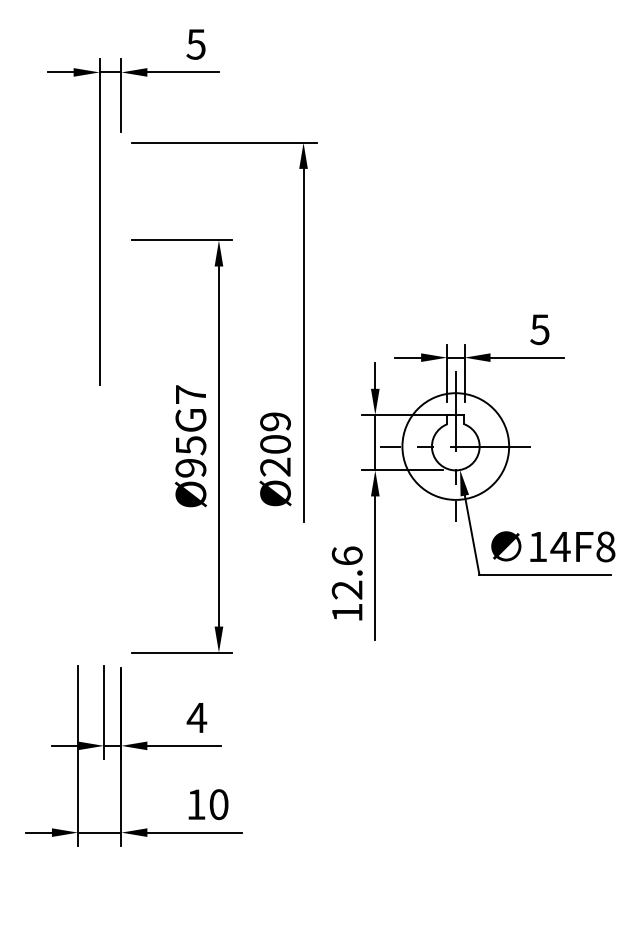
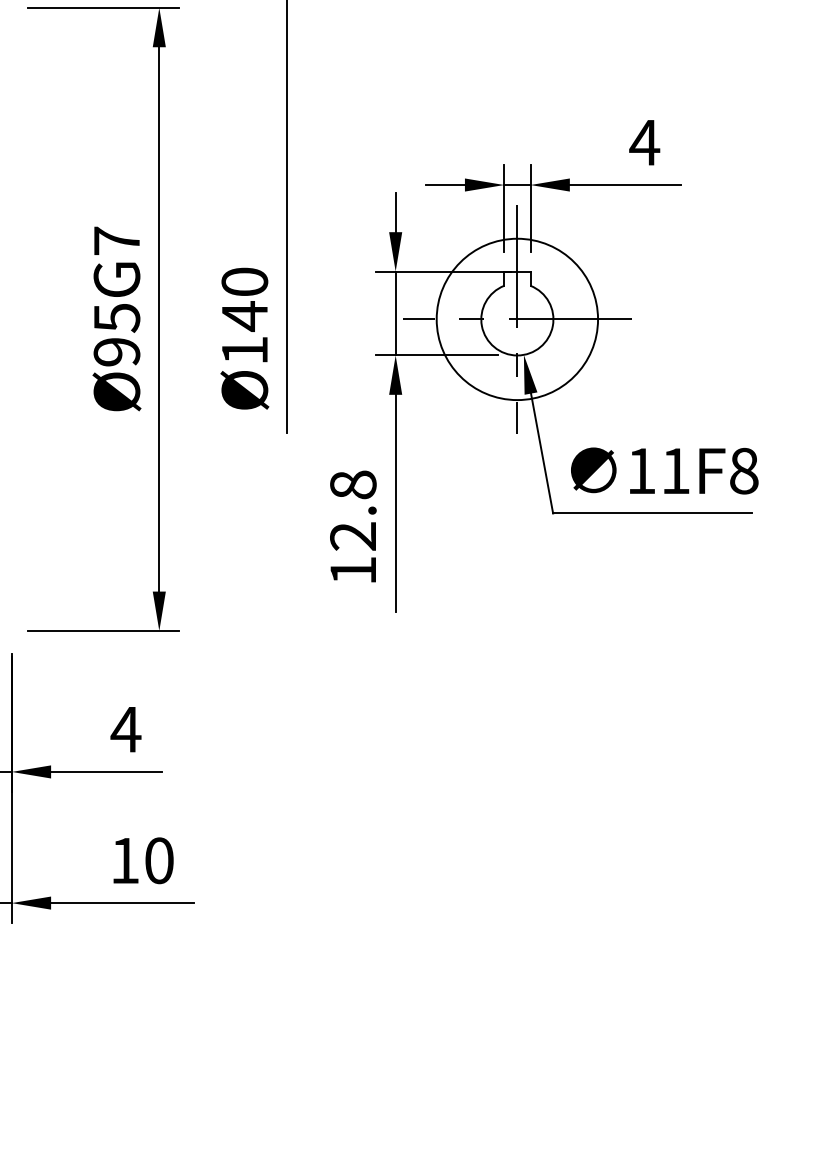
text: (539, 329) -> (643, 142), 5 -> 4
text: (275, 444) -> (244, 316), Ø209 -> Ø140
text: (560, 546) -> (675, 470), 14F8 -> 11F8
text: (346, 555) -> (352, 484), 12.6 -> 12.8

